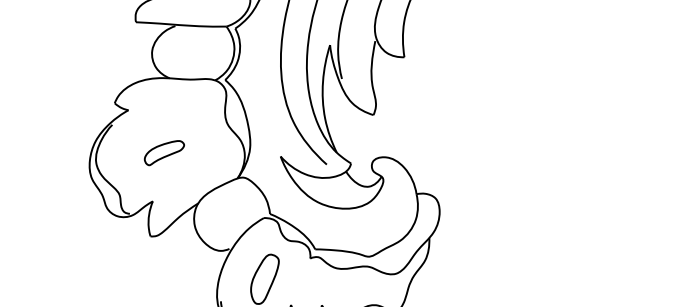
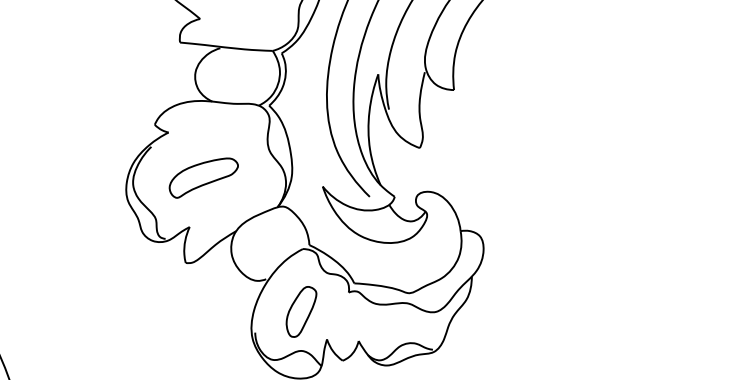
part: (164, 152) -> (203, 177), size x1.67

